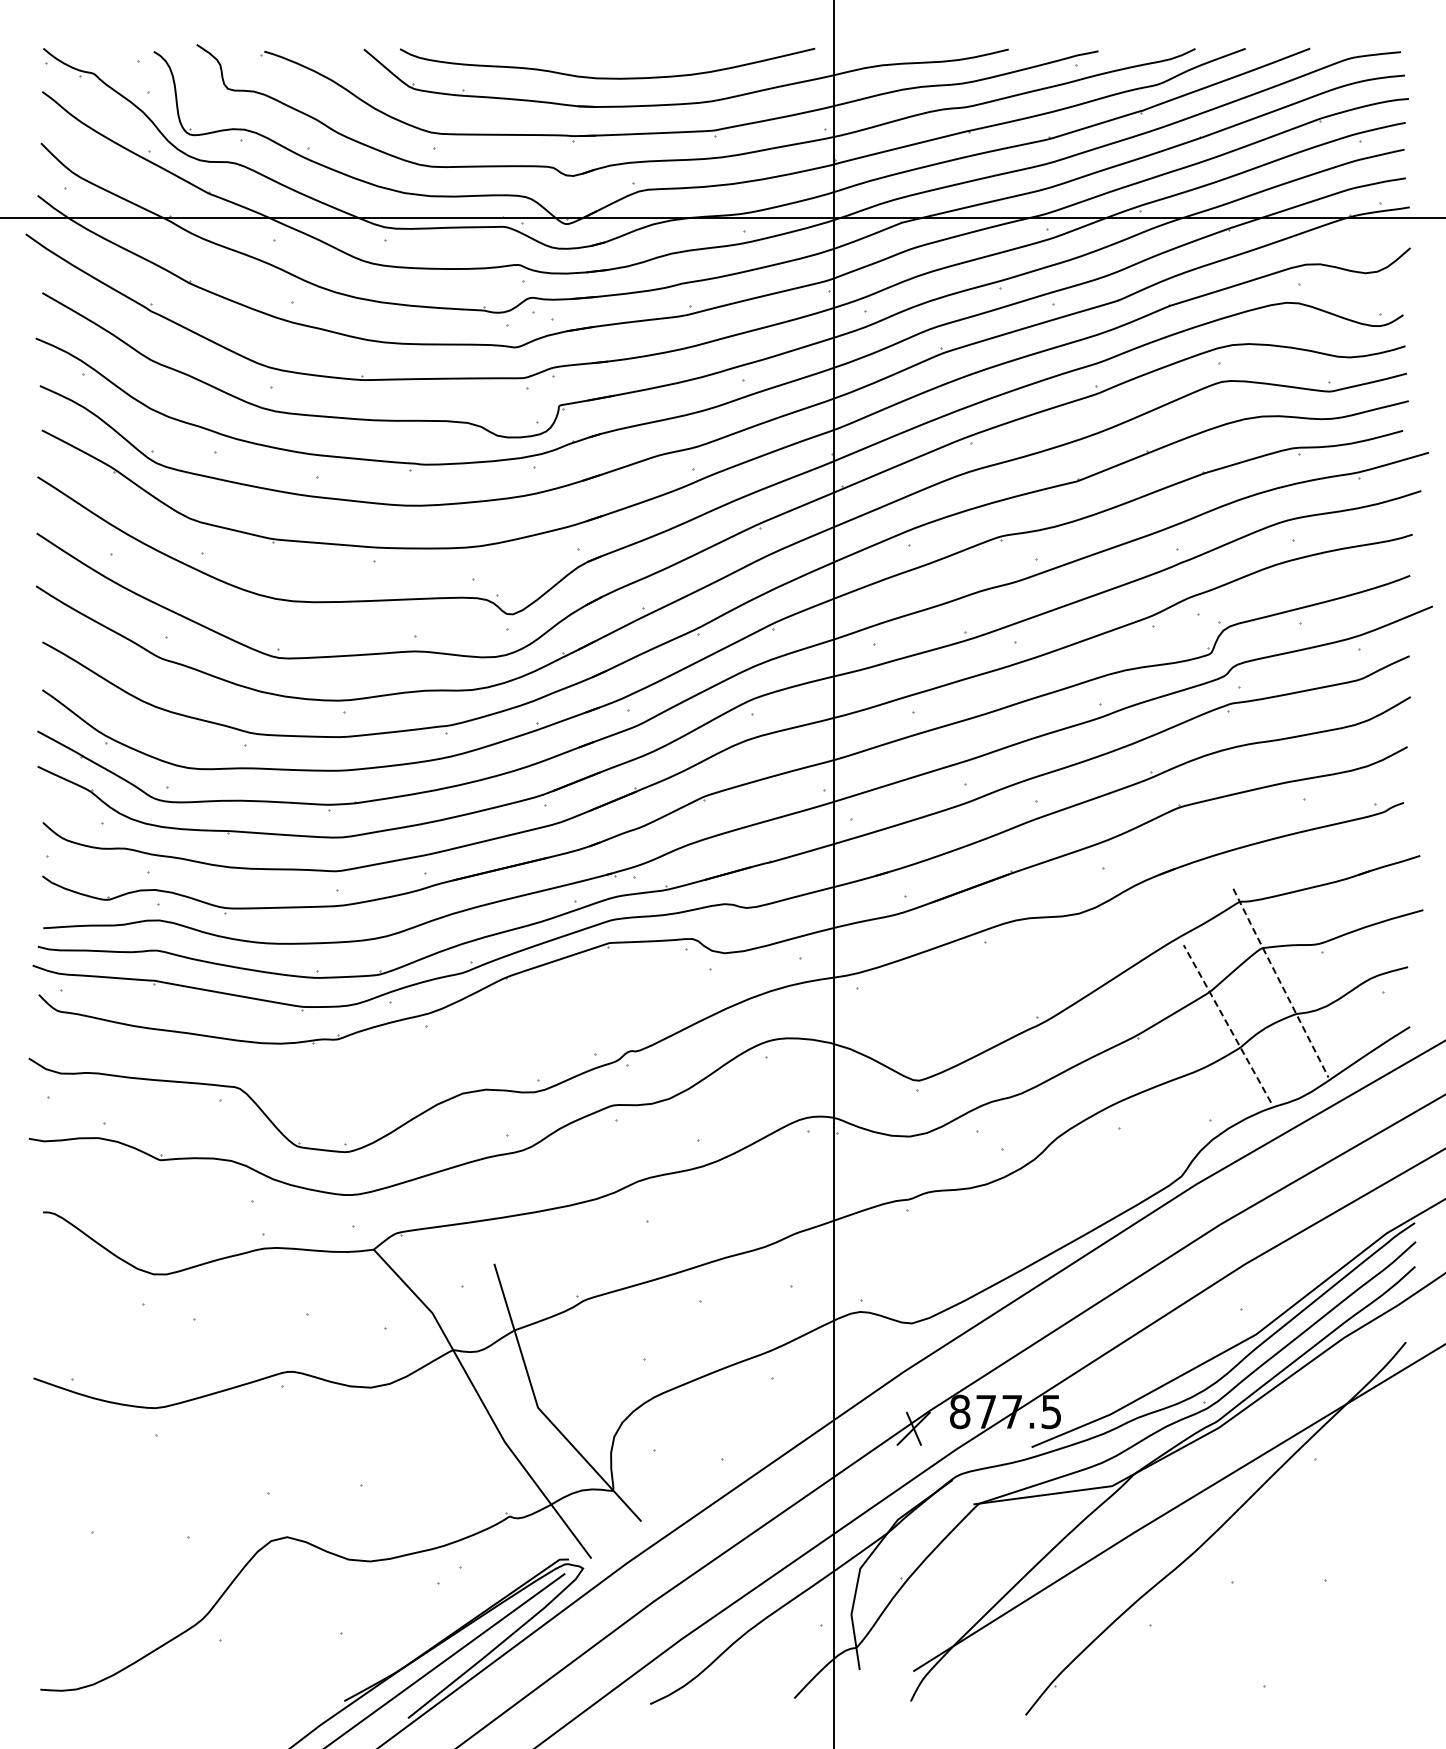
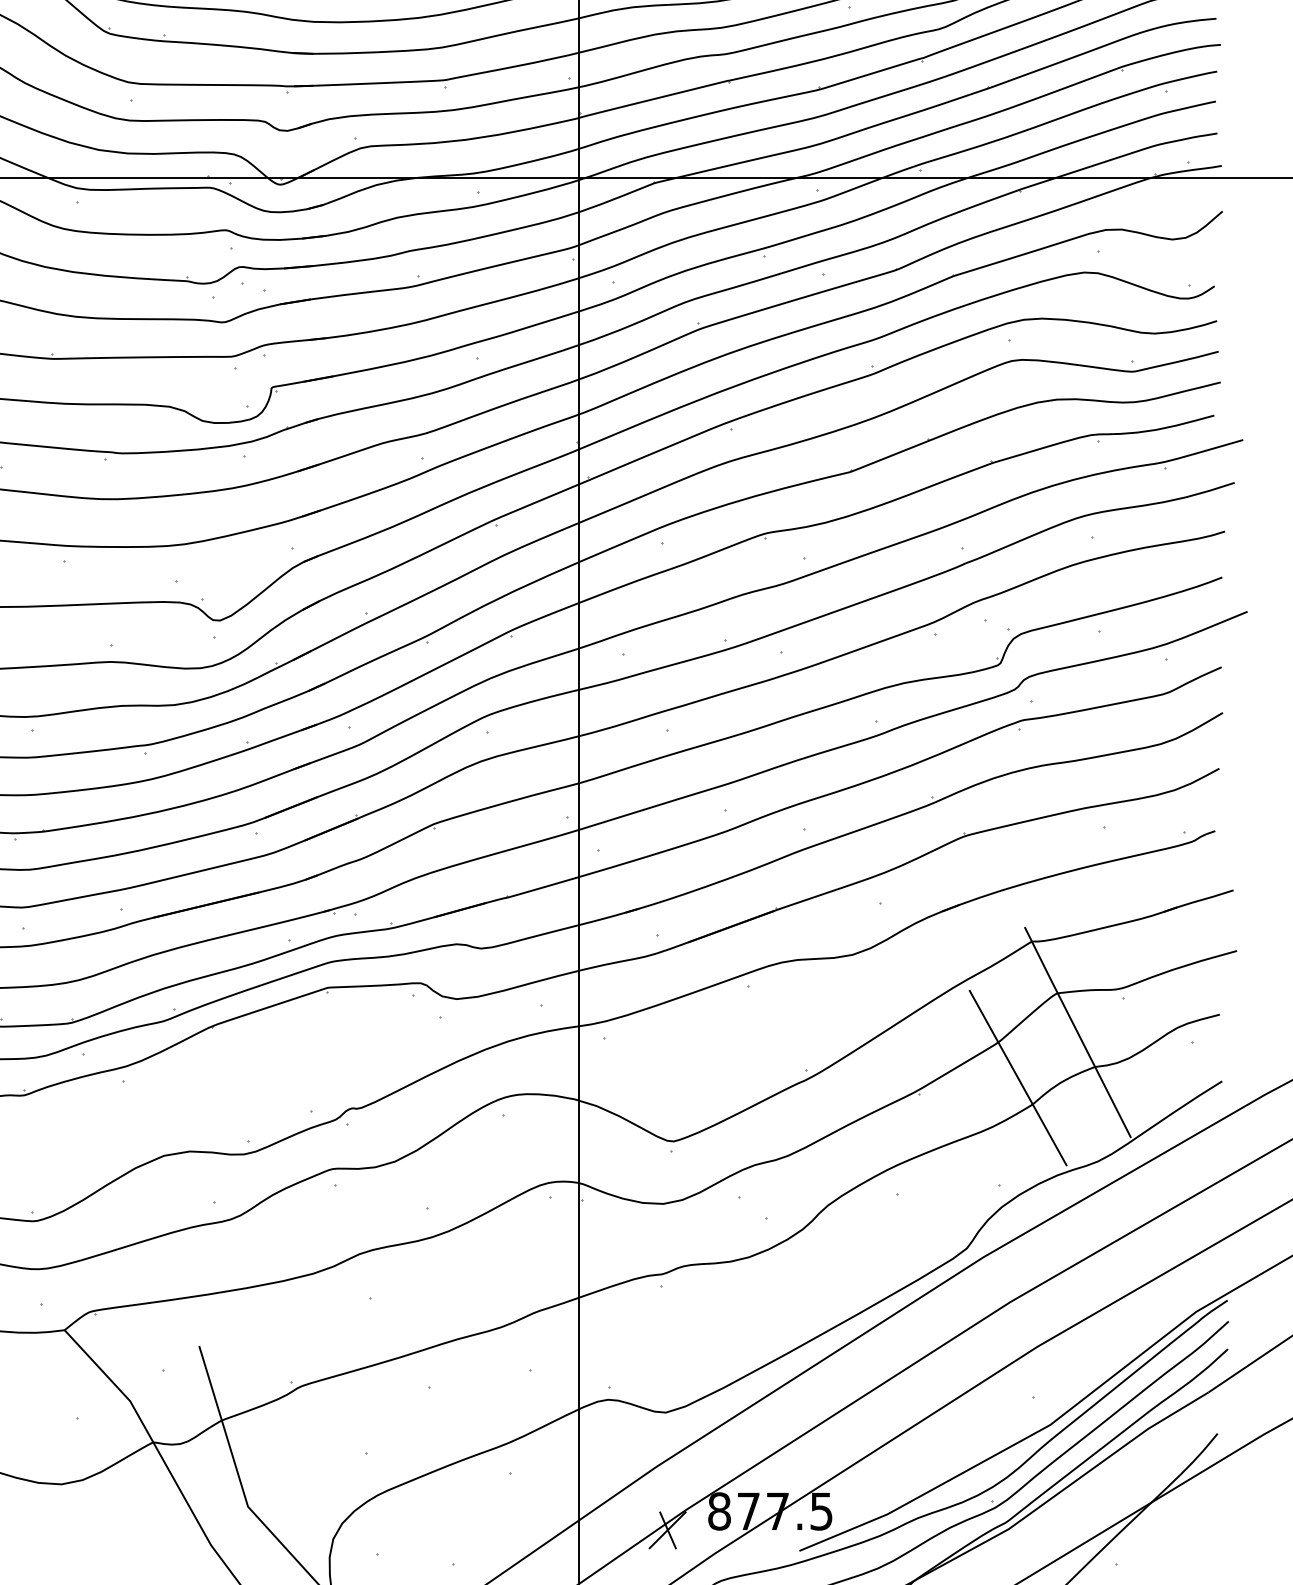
line: (1280, 983) -> (1077, 1032), dashed -> solid
line: (1227, 1023) -> (1018, 1077), dashed -> solid

